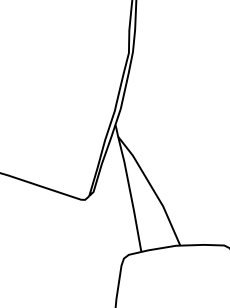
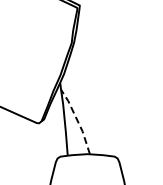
line: (152, 188) -> (77, 120), solid -> dashed

